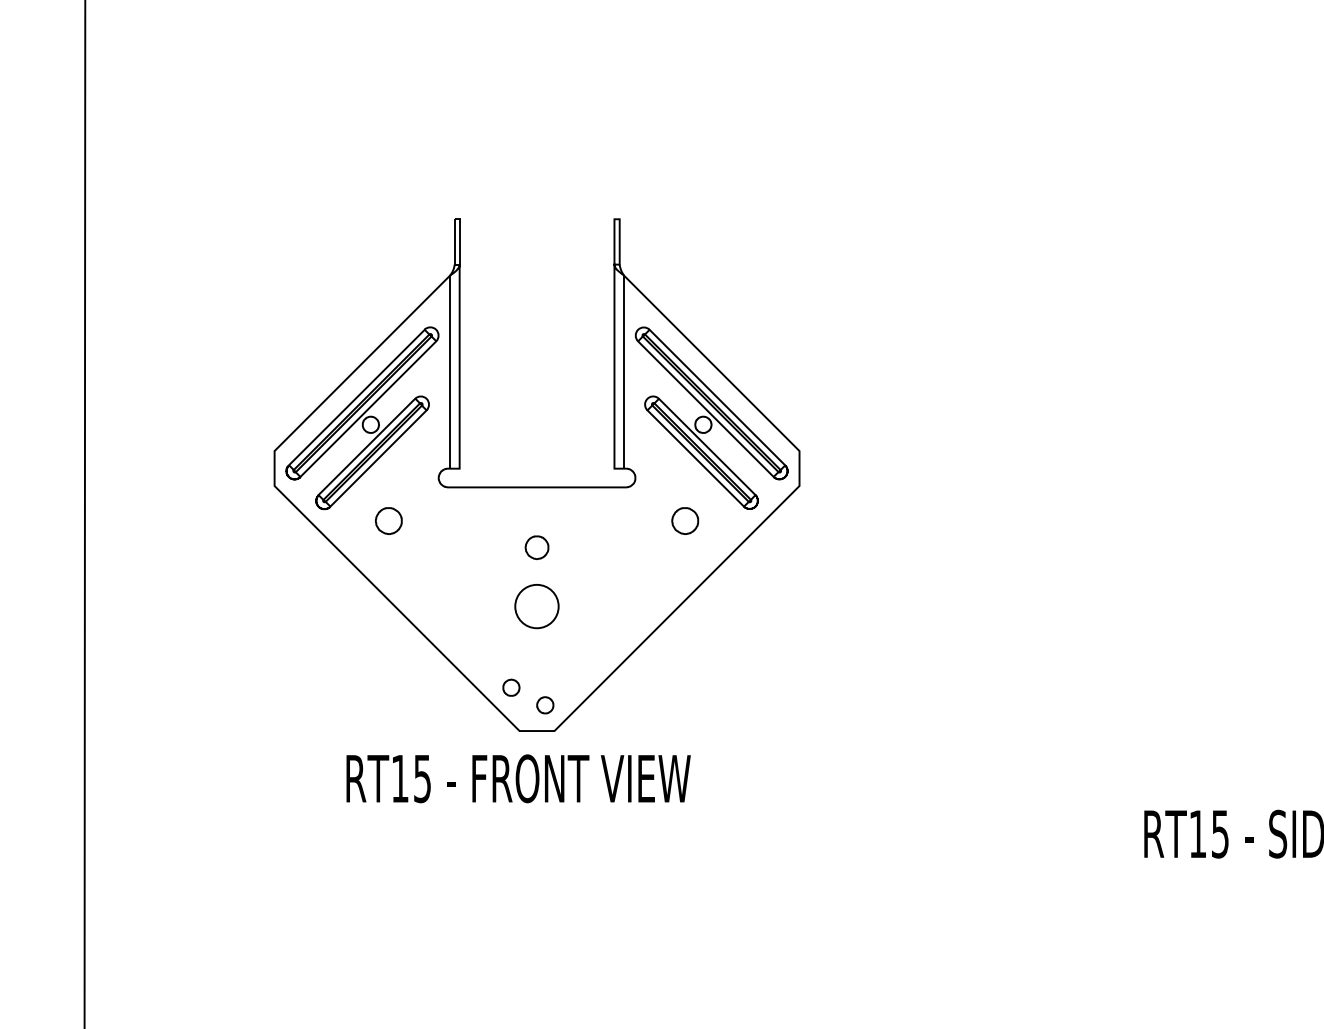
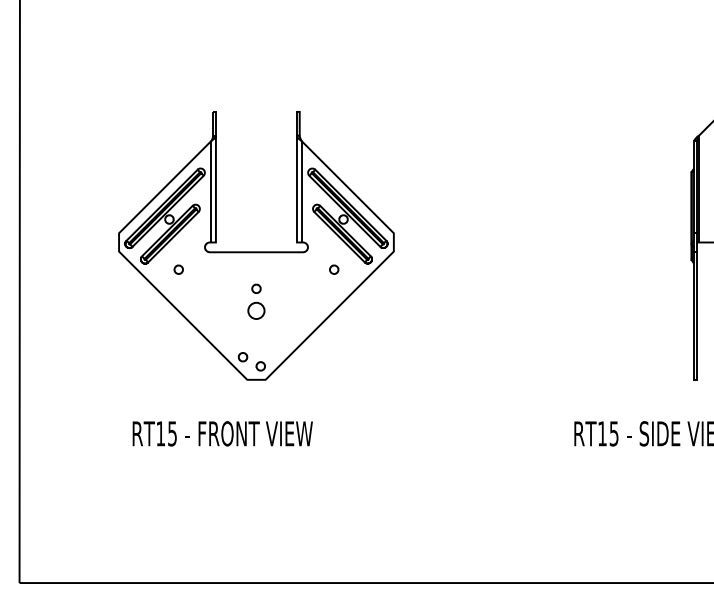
part: (388, 520) -> (178, 269), size x0.62
part: (686, 520) -> (334, 269), size x0.62
part: (537, 581) -> (256, 301), size x0.71
text: (518, 778) -> (222, 433), moved

